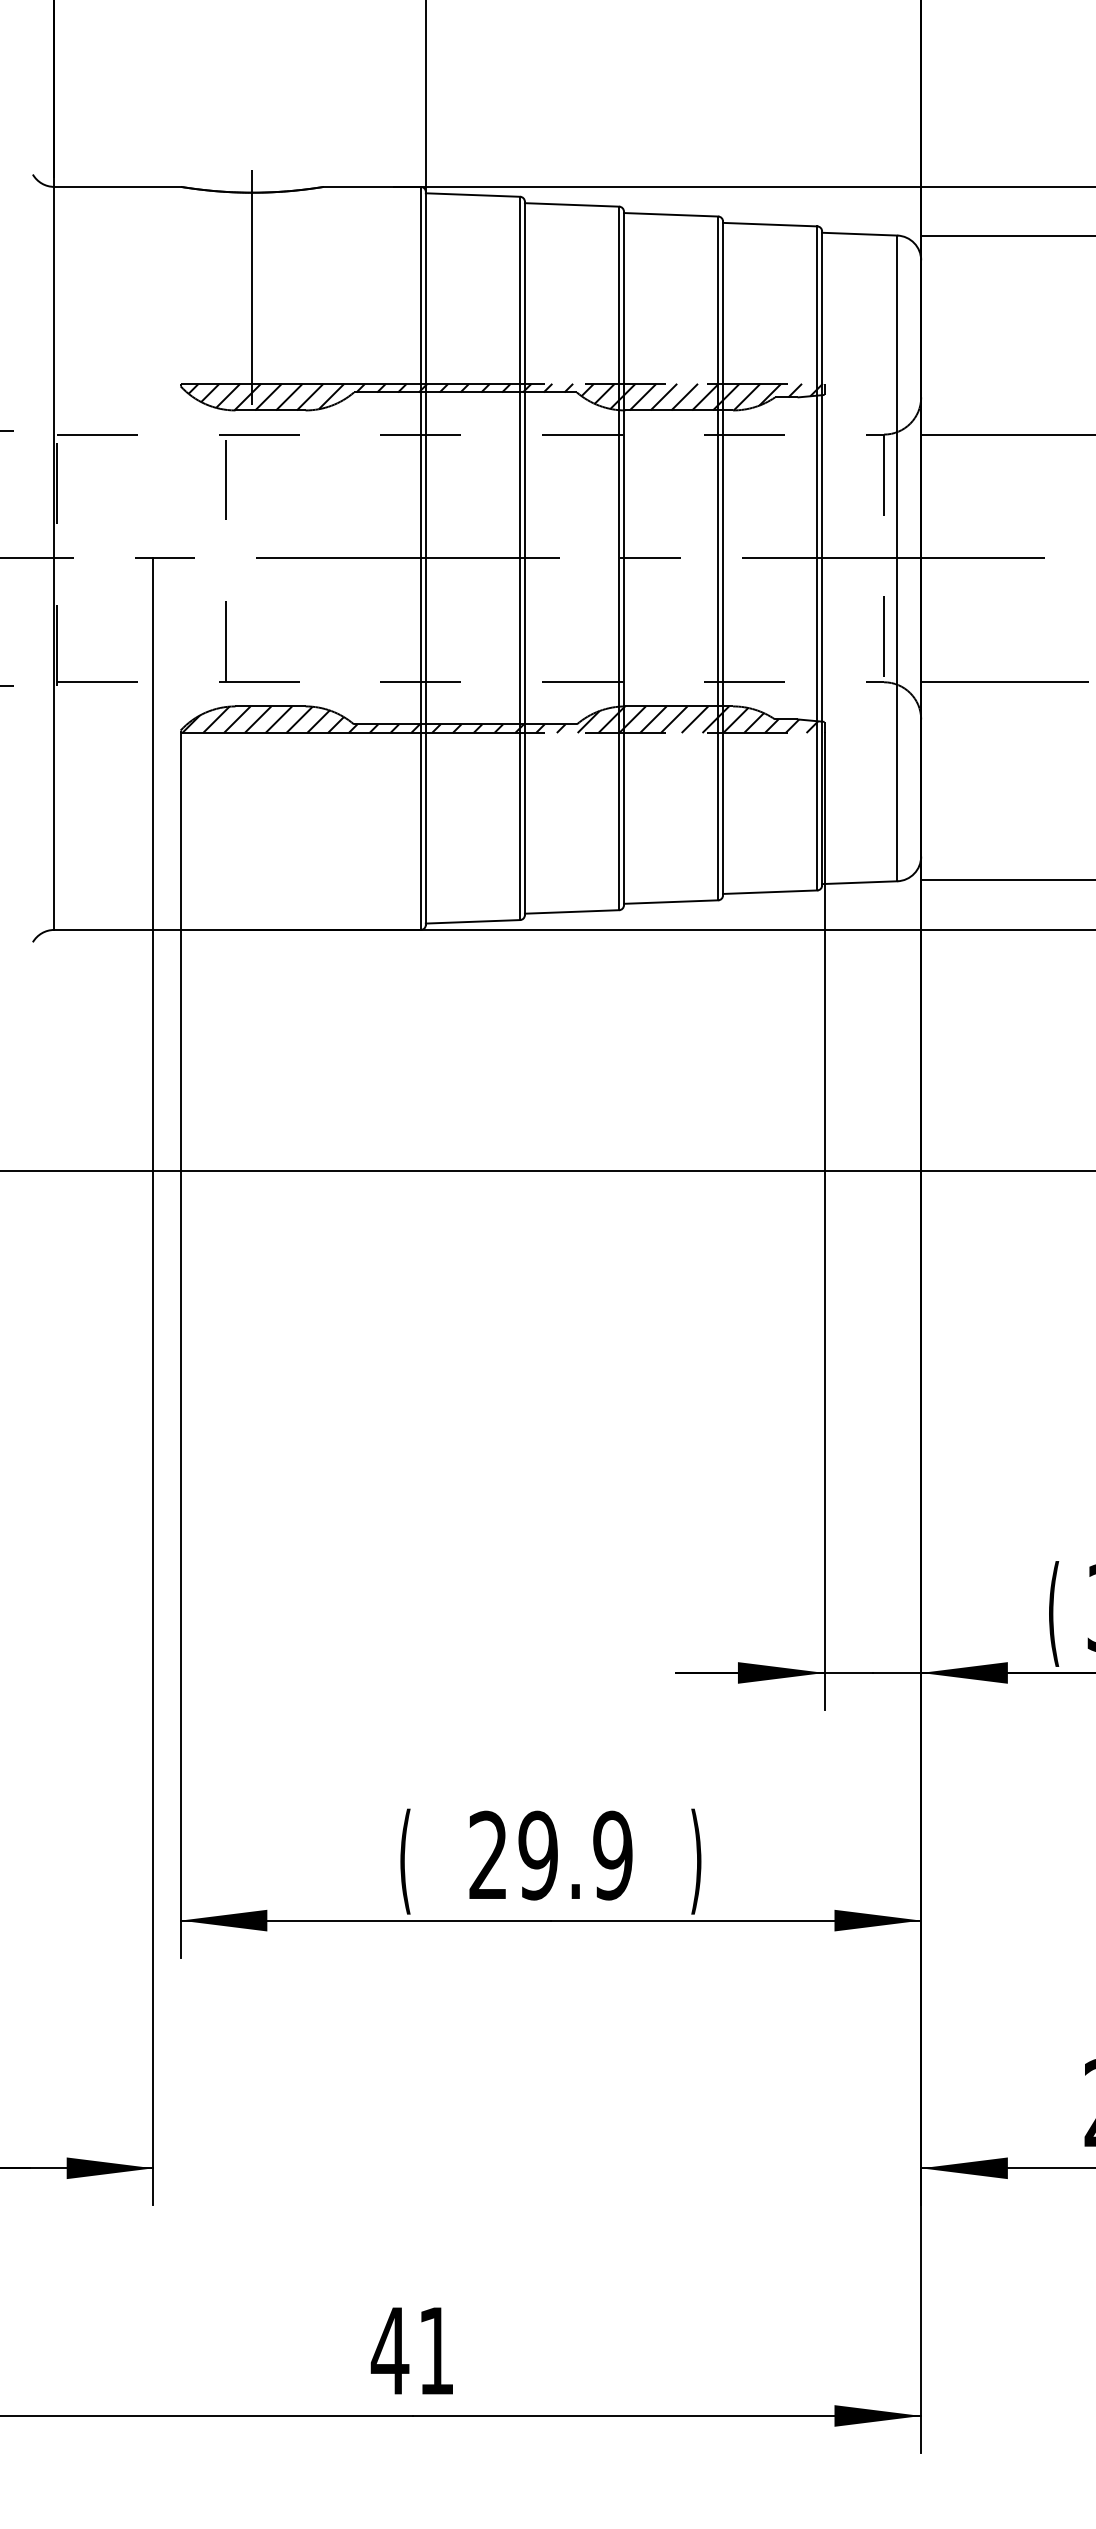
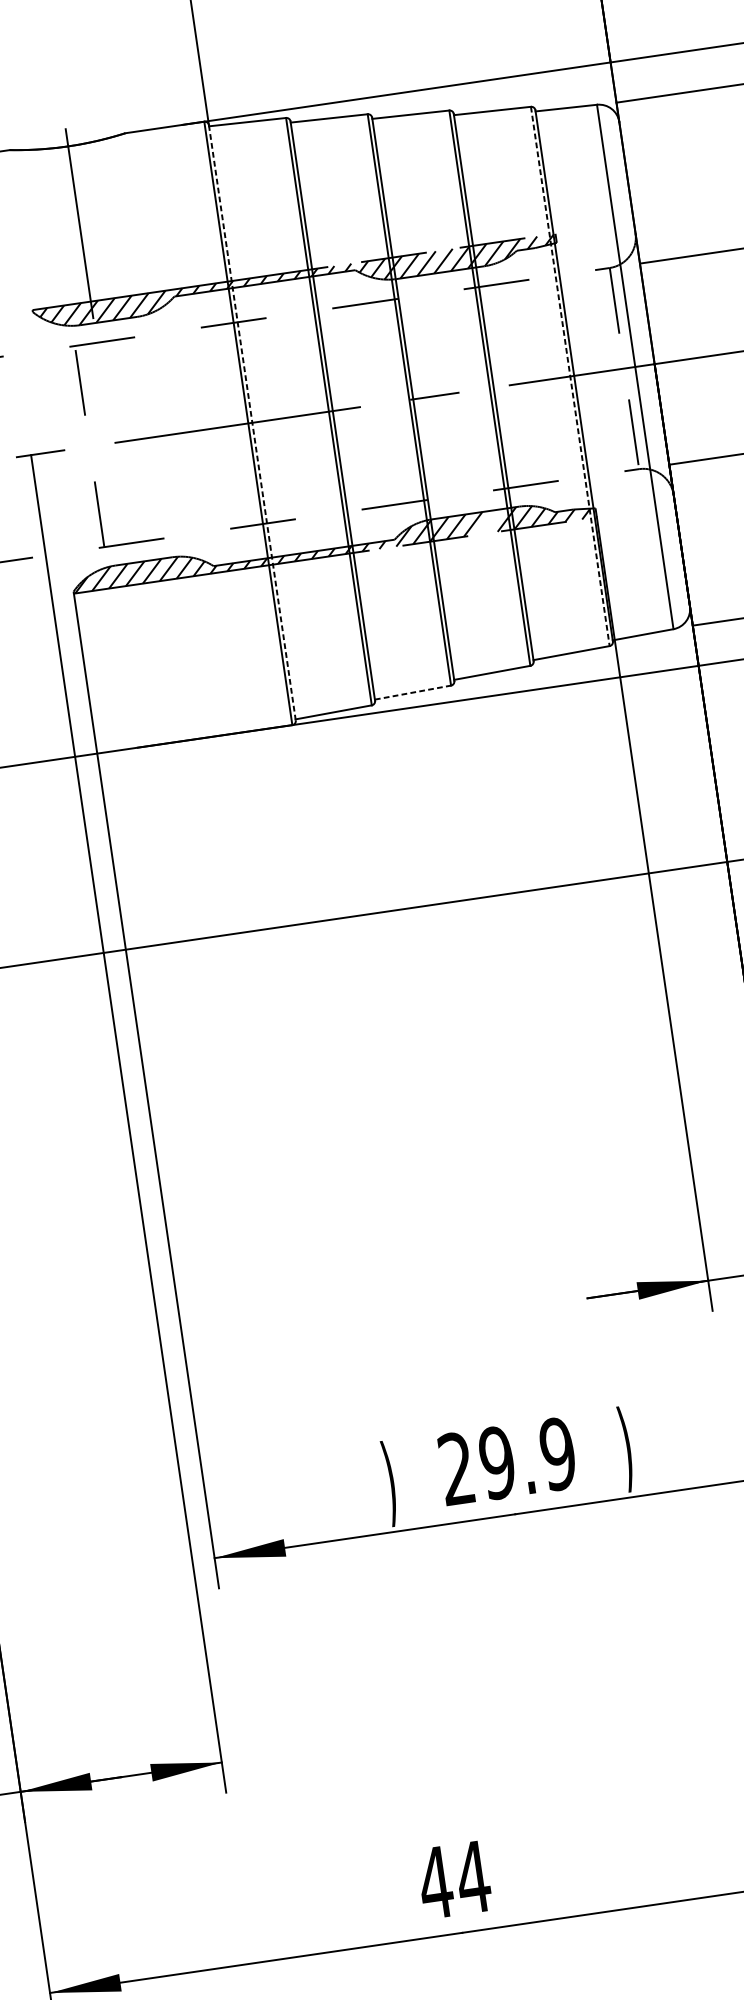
line: (425, 558) -> (252, 422), solid -> dashed
line: (817, 558) -> (570, 376), solid -> dashed
line: (694, 719) -> (489, 521), removed
line: (572, 911) -> (413, 692), solid -> dashed
text: (405, 1861) -> (390, 1483), ( -> )
text: (436, 2350) -> (473, 1876), 41 -> 44

